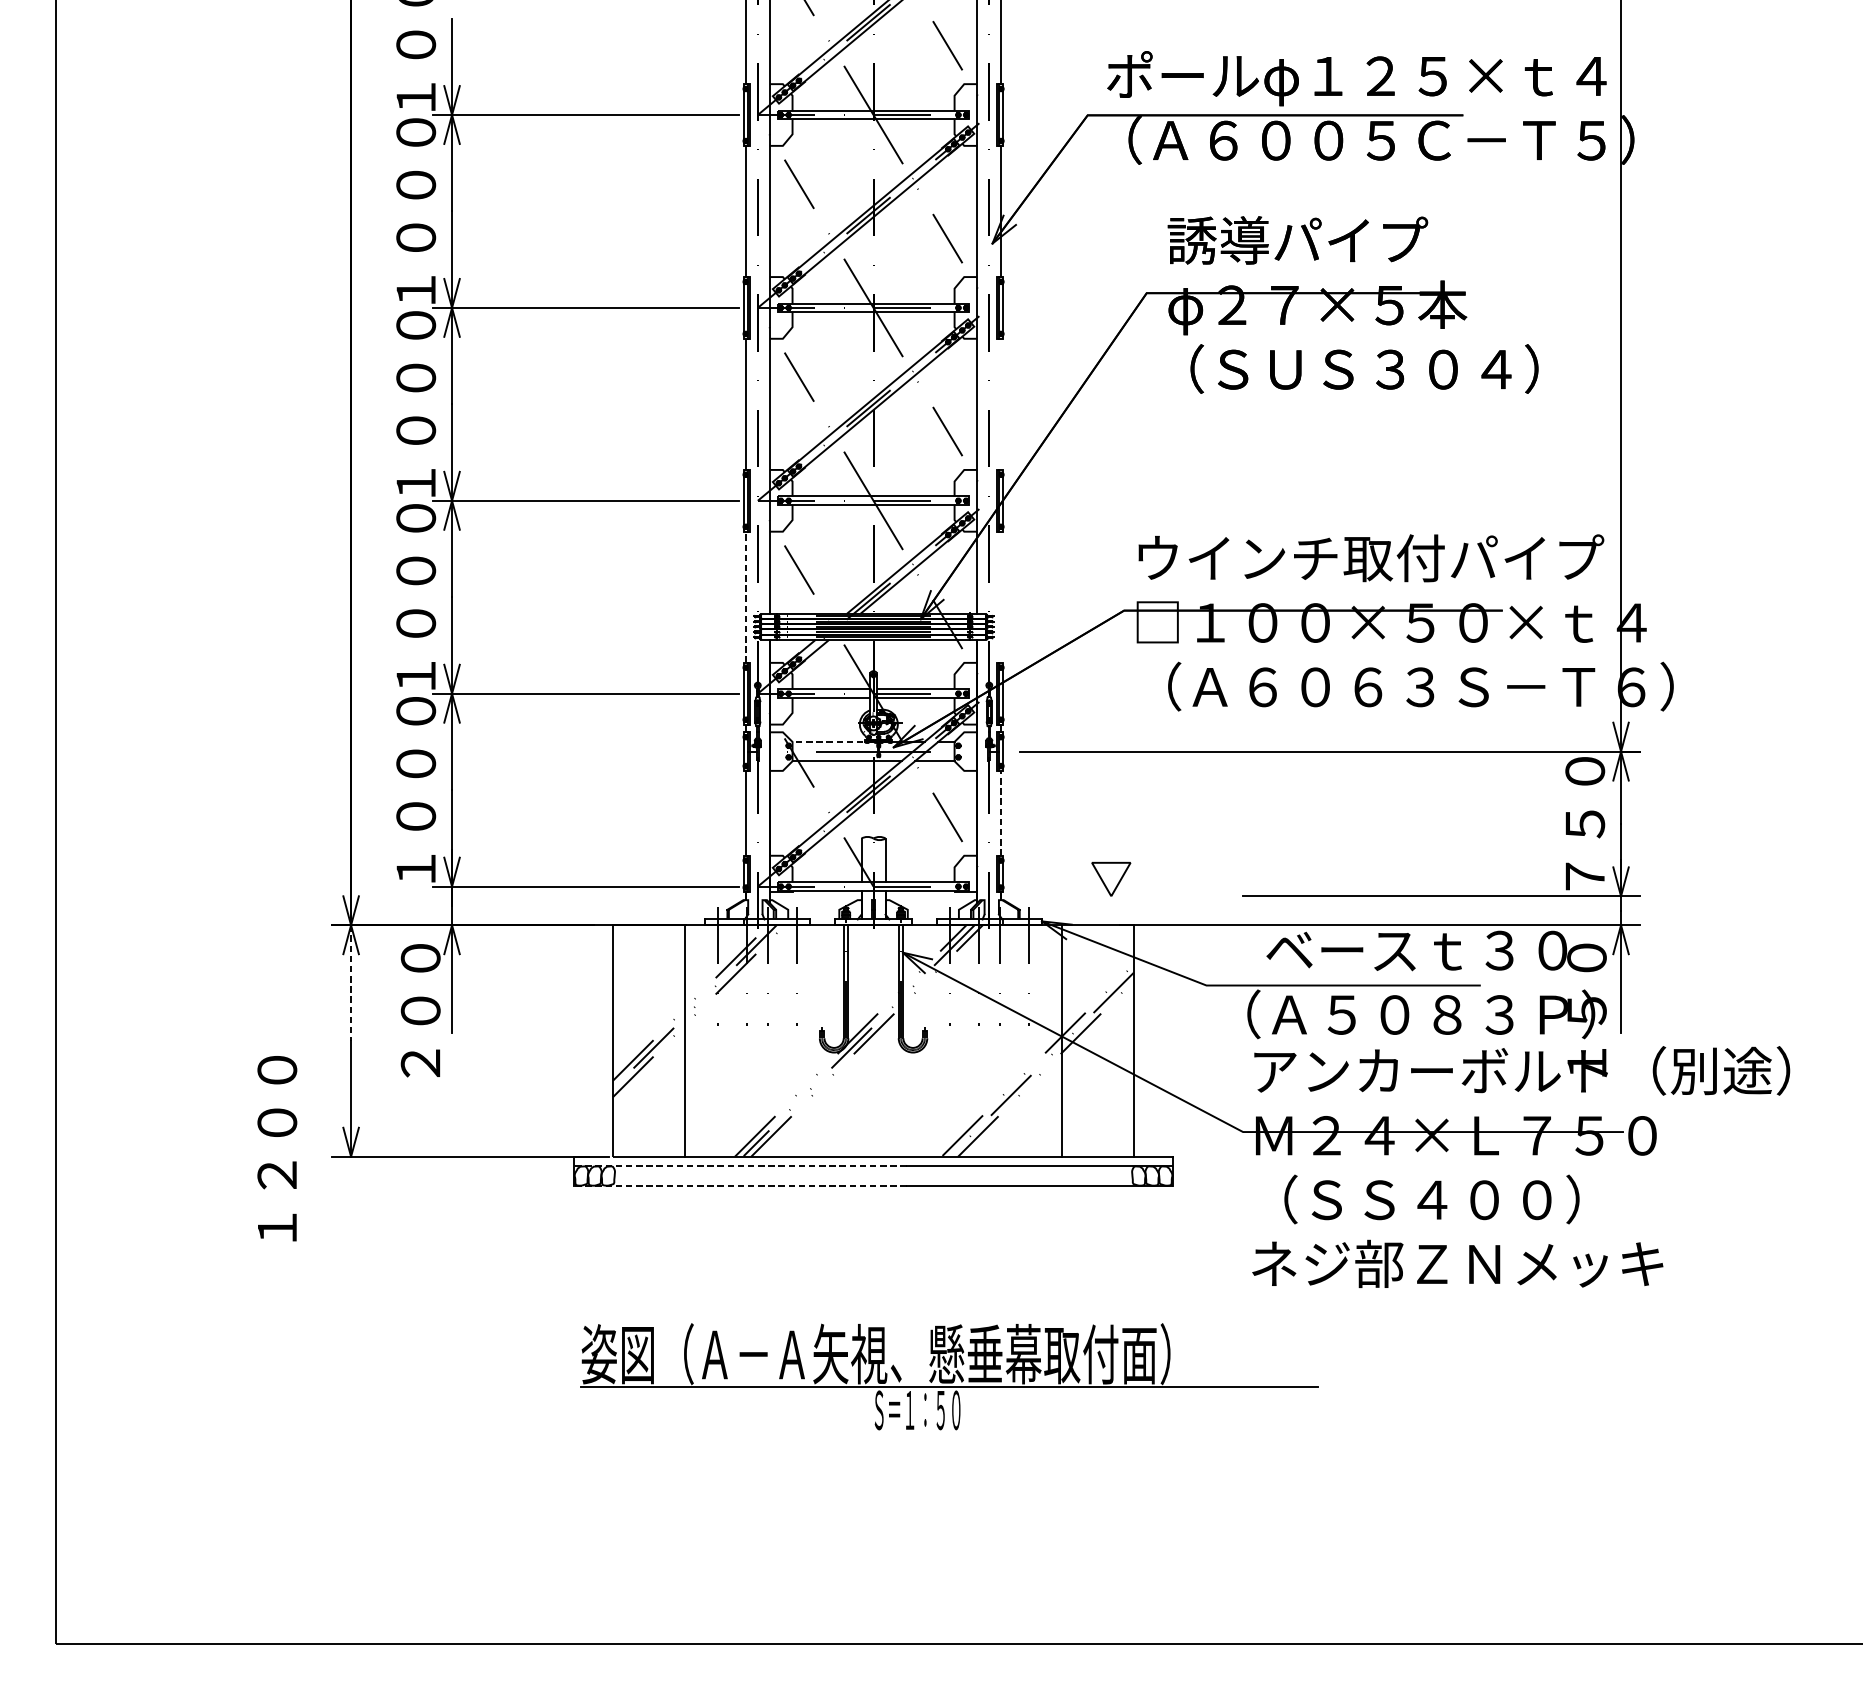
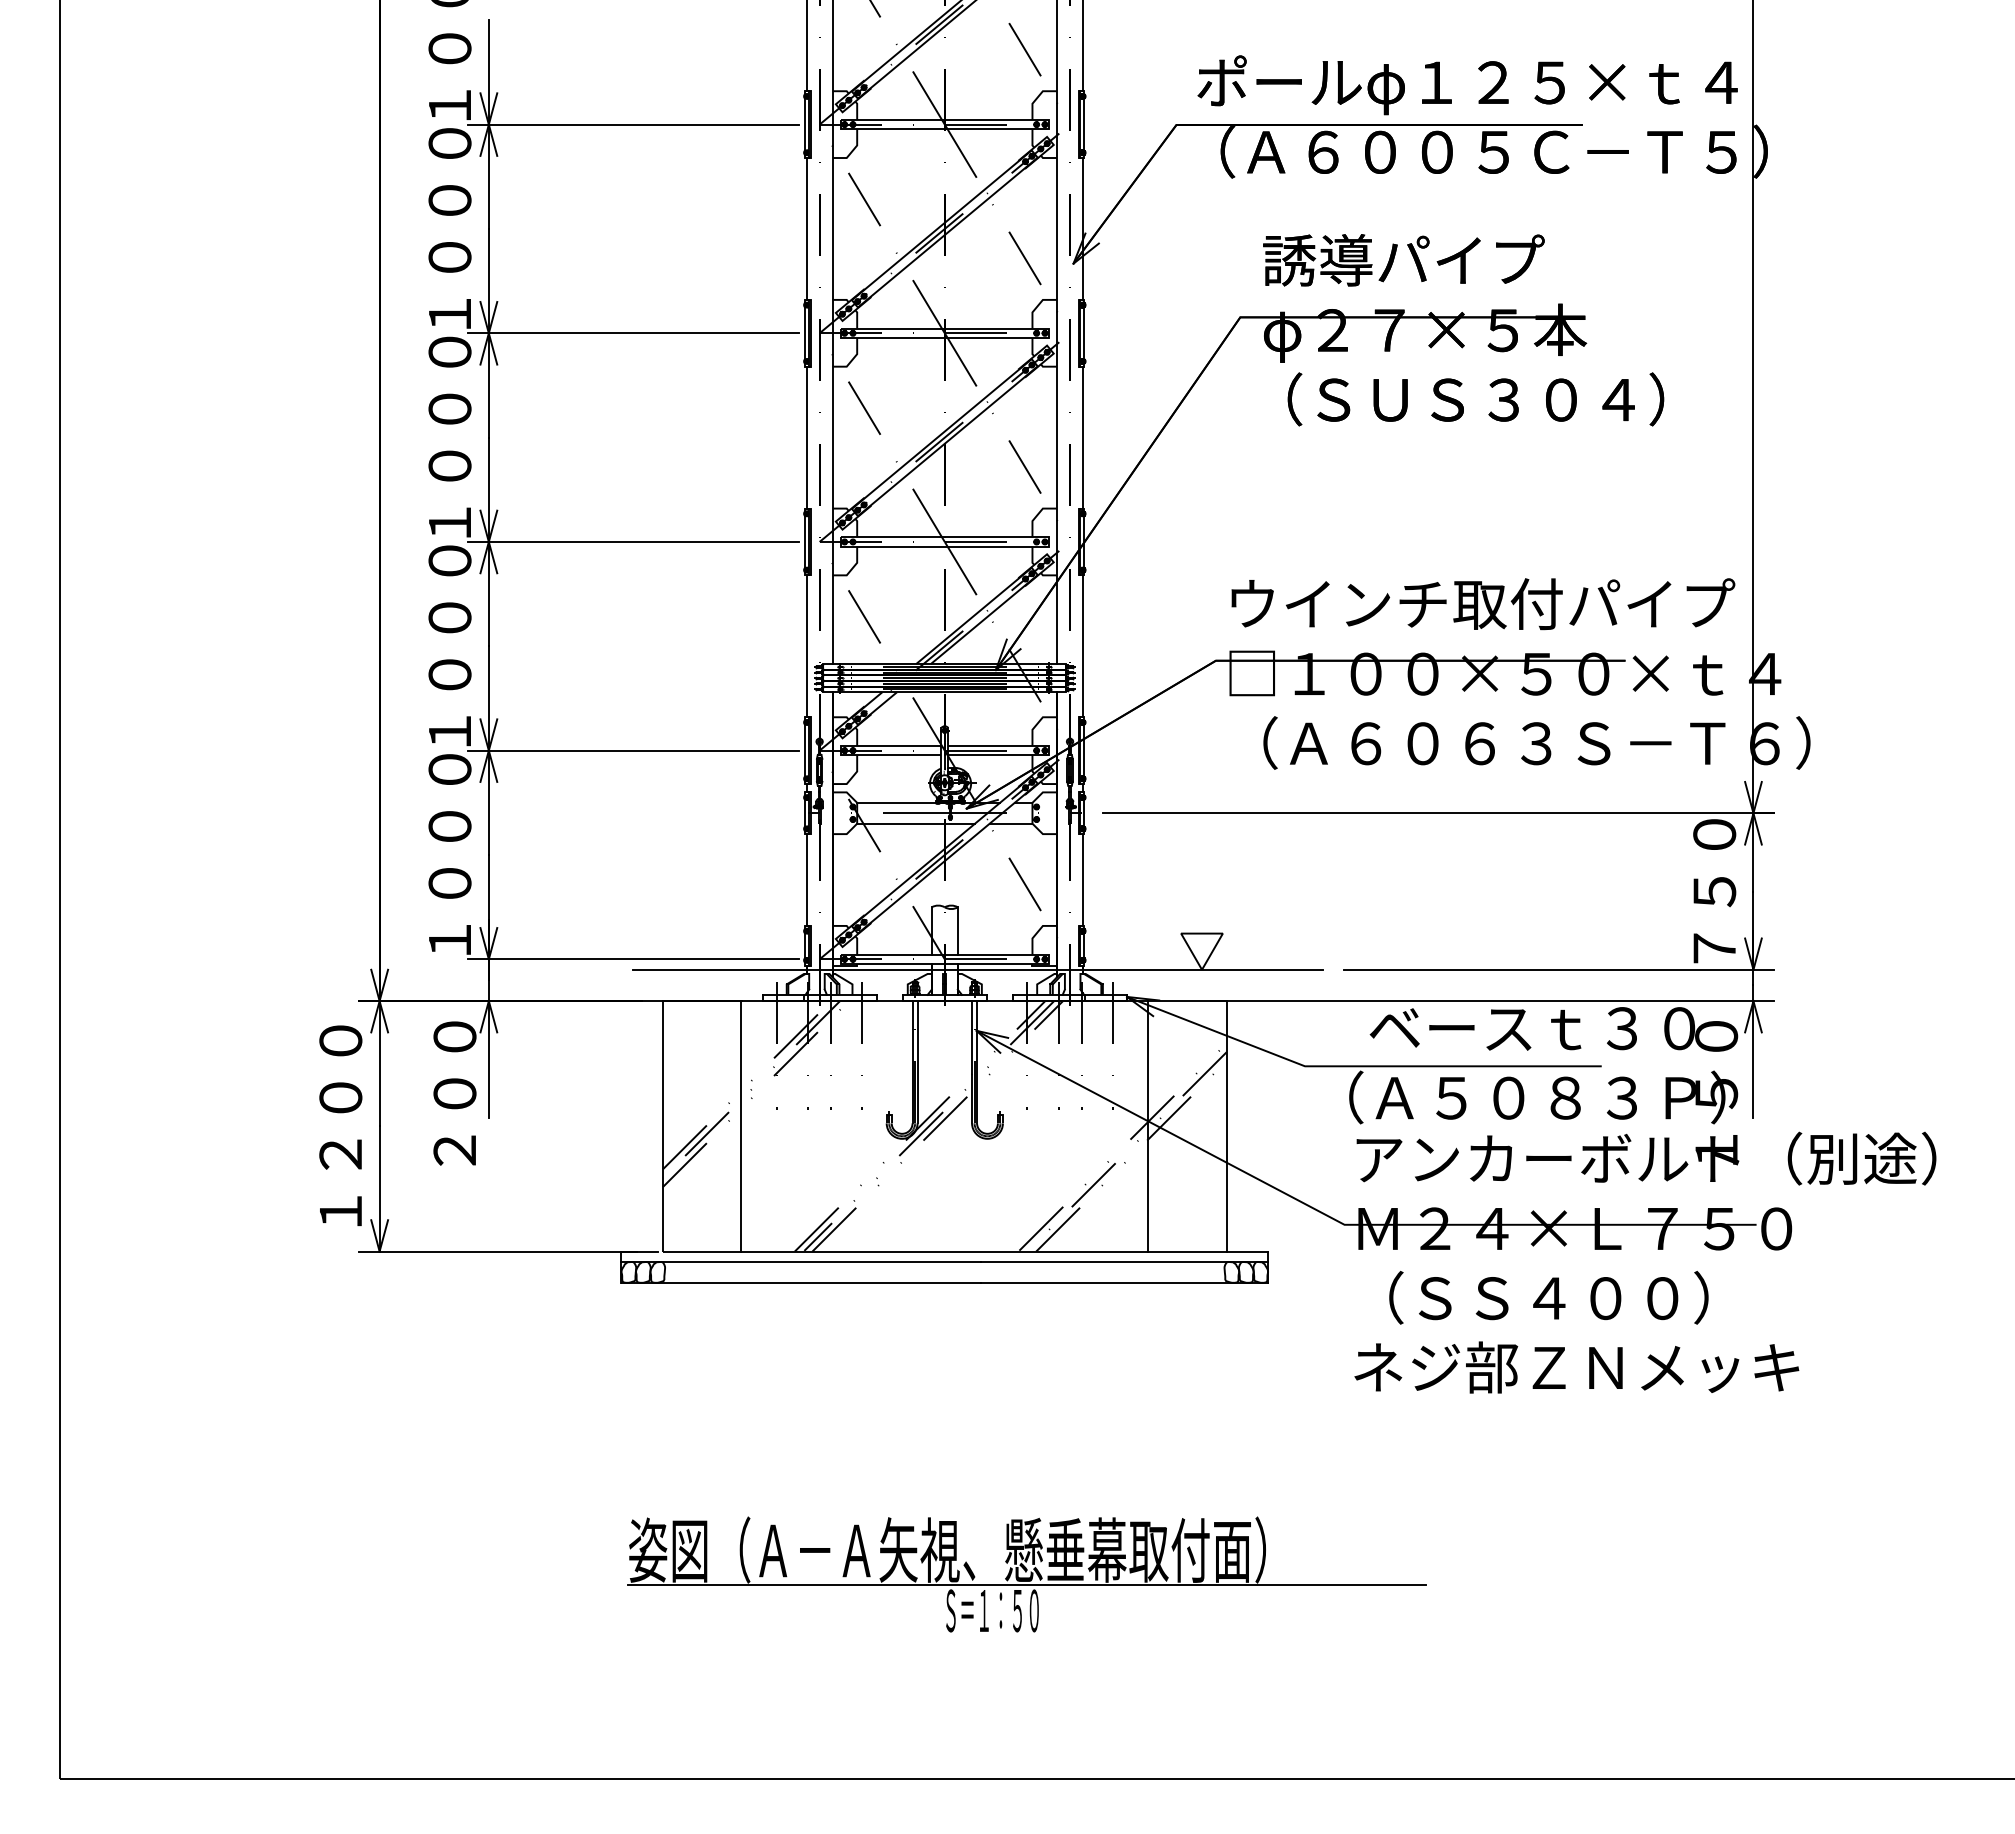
line: (1001, 404) -> (1083, 437), added
line: (745, 597) -> (806, 646), dashed -> solid
line: (1001, 597) -> (1083, 646), added
line: (833, 741) -> (901, 802), dashed -> solid
line: (1001, 813) -> (1083, 880), dashed -> solid
line: (904, 896) -> (978, 969), added
line: (350, 982) -> (379, 1063), dashed -> solid
text: (277, 1148) -> (340, 1125), moved
line: (741, 1165) -> (801, 1261), dashed -> solid
line: (741, 1185) -> (801, 1282), dashed -> solid
part: (949, 1376) -> (1026, 1574), moved

